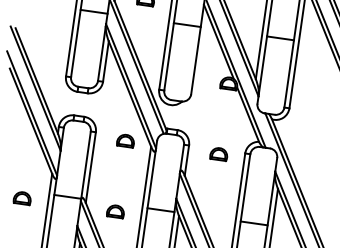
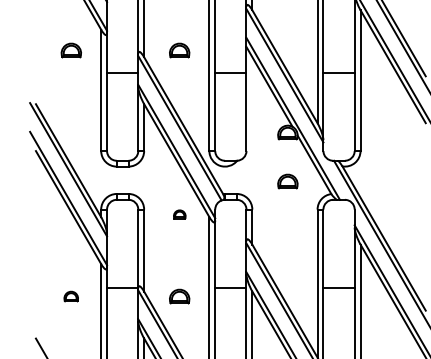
part: (125, 140) -> (179, 214), size x0.6
part: (218, 154) -> (287, 181), moved
part: (21, 198) -> (70, 296), size x0.7

